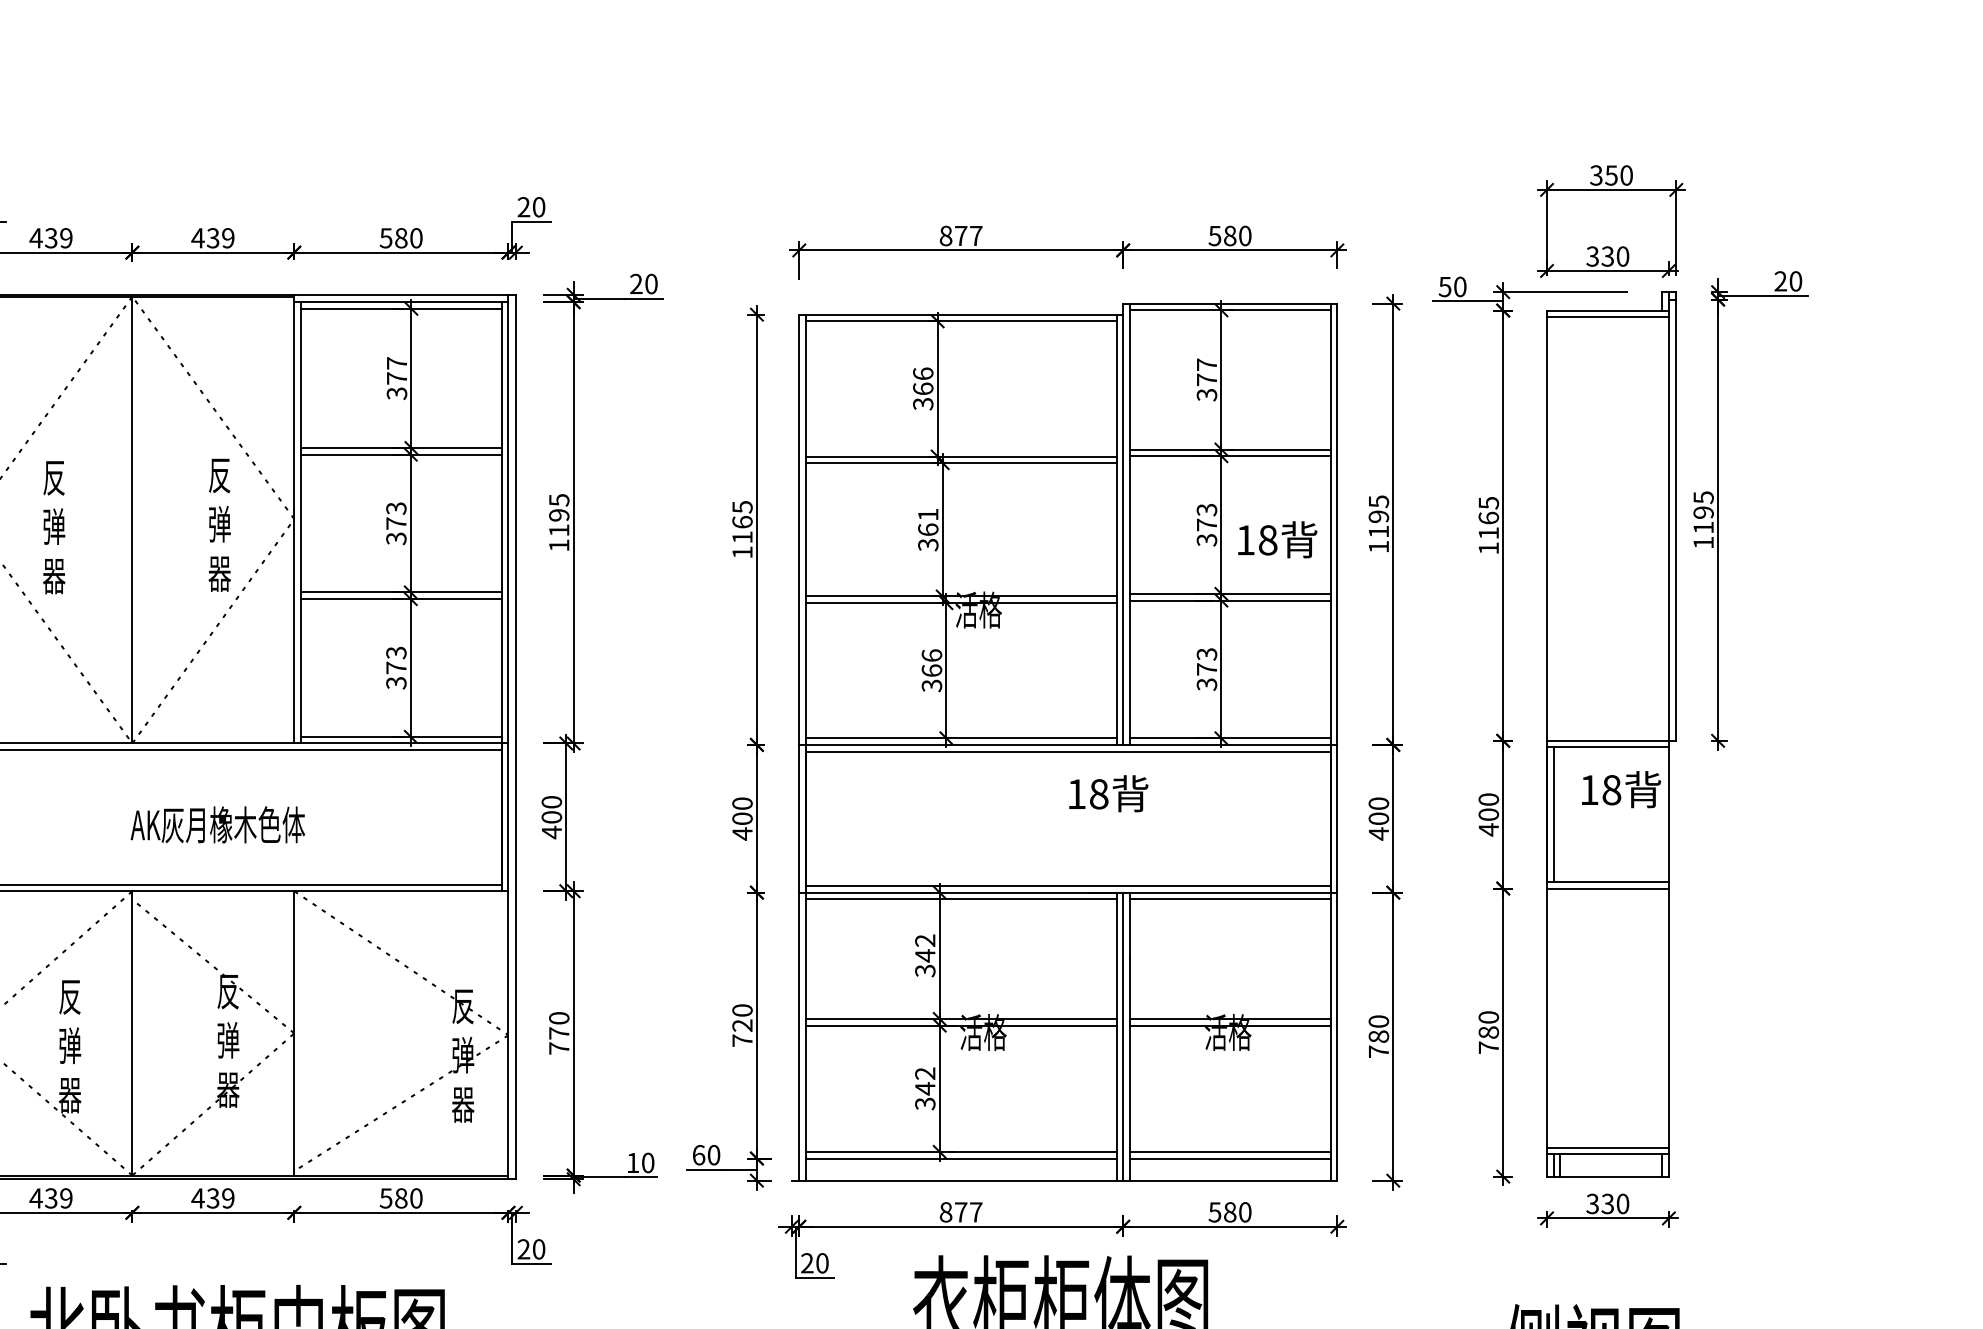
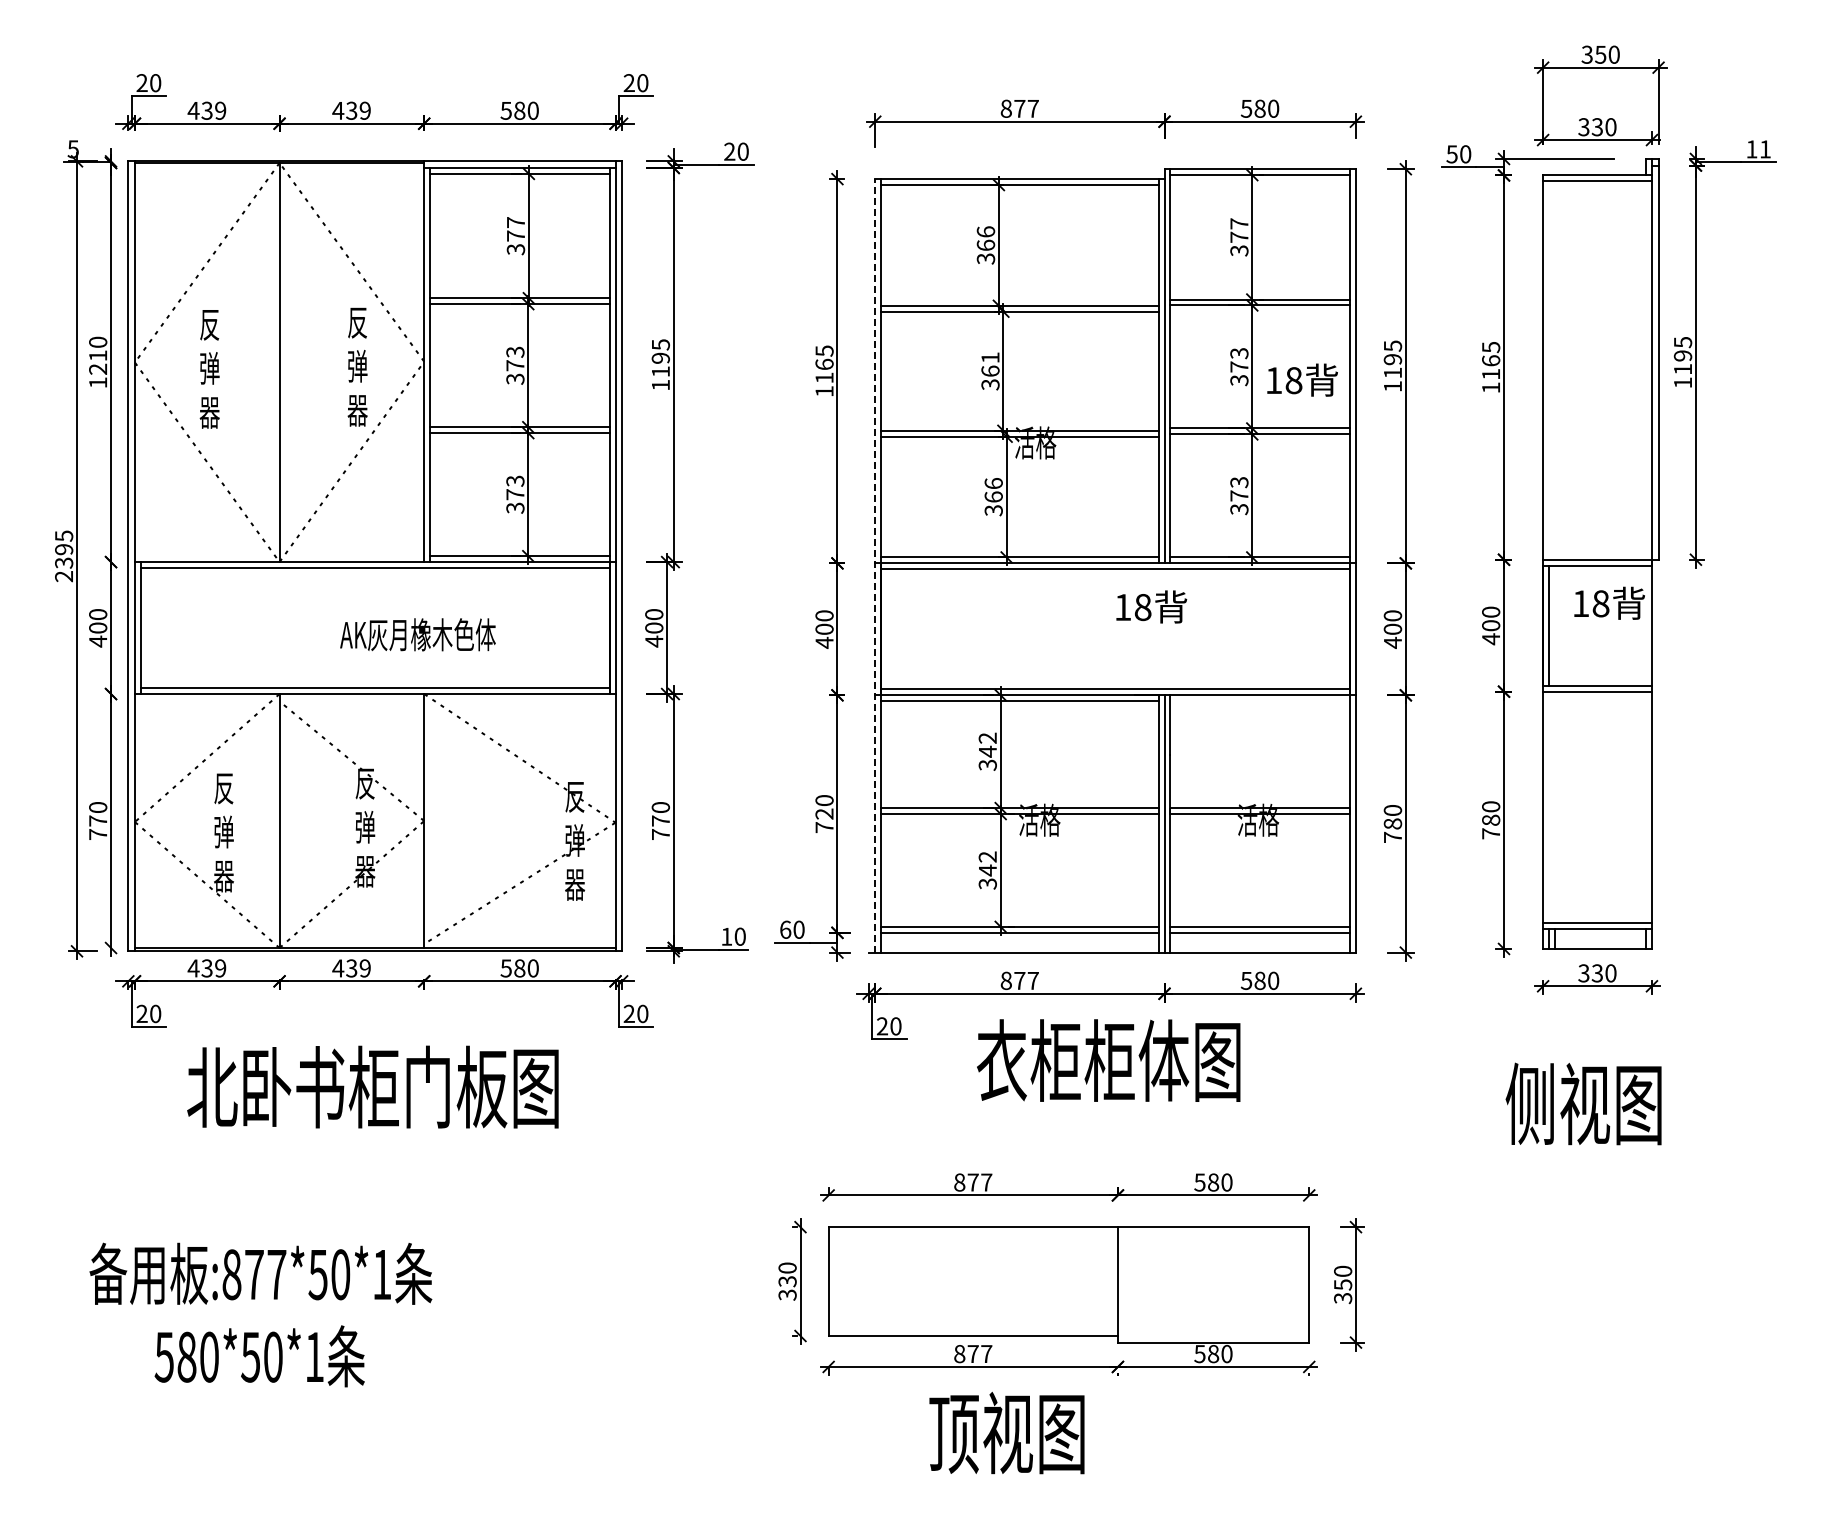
text: (1788, 281) -> (1758, 149), 20 -> 11
line: (799, 747) -> (875, 565), solid -> dashed
text: (217, 824) -> (417, 634), moved
line: (1229, 899) -> (1259, 701), removed

